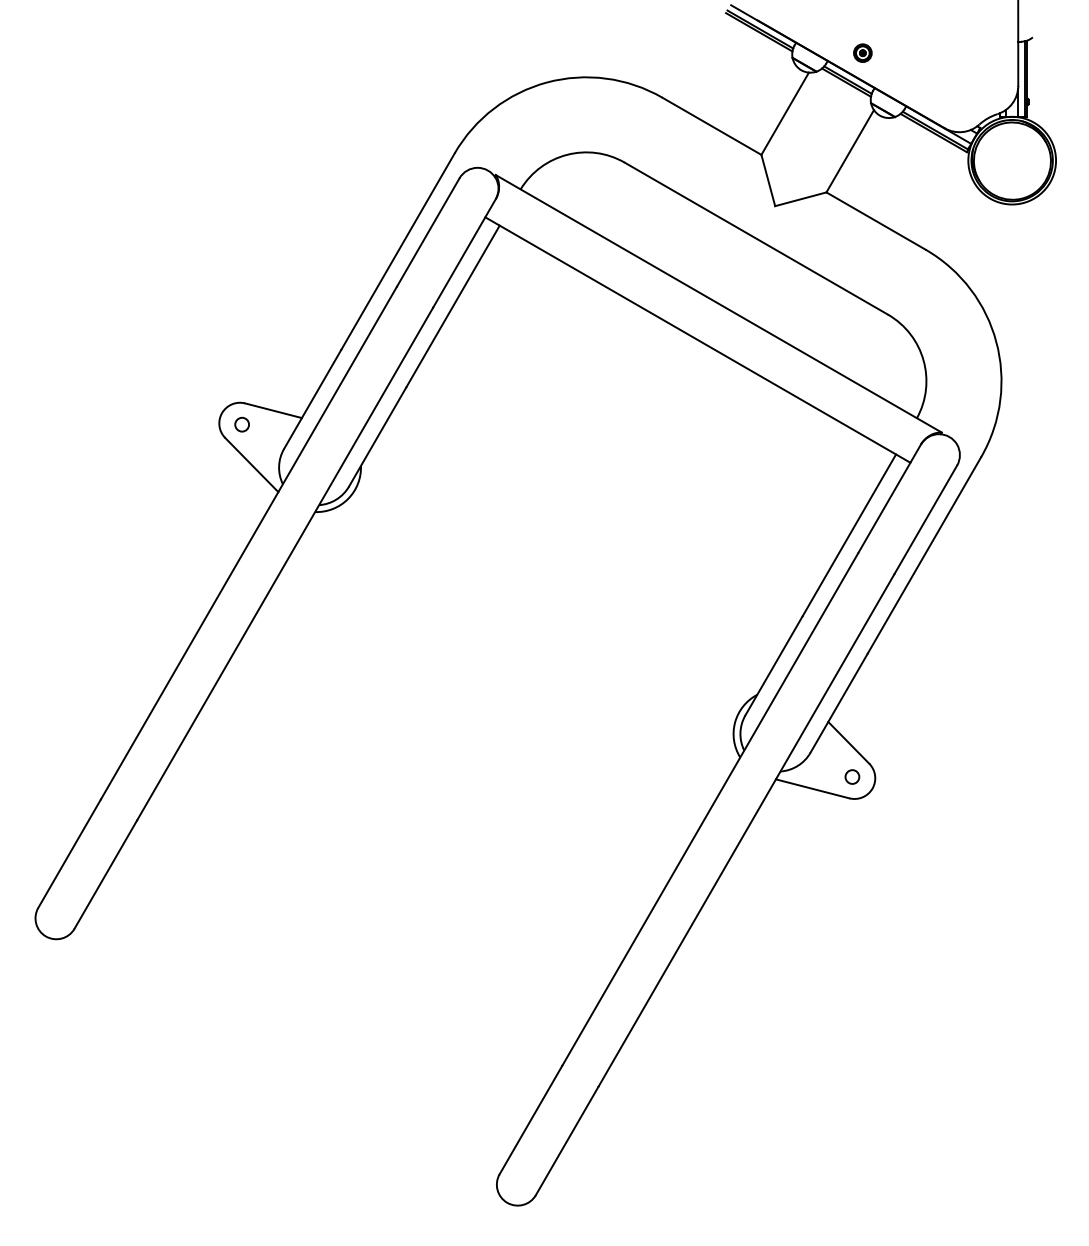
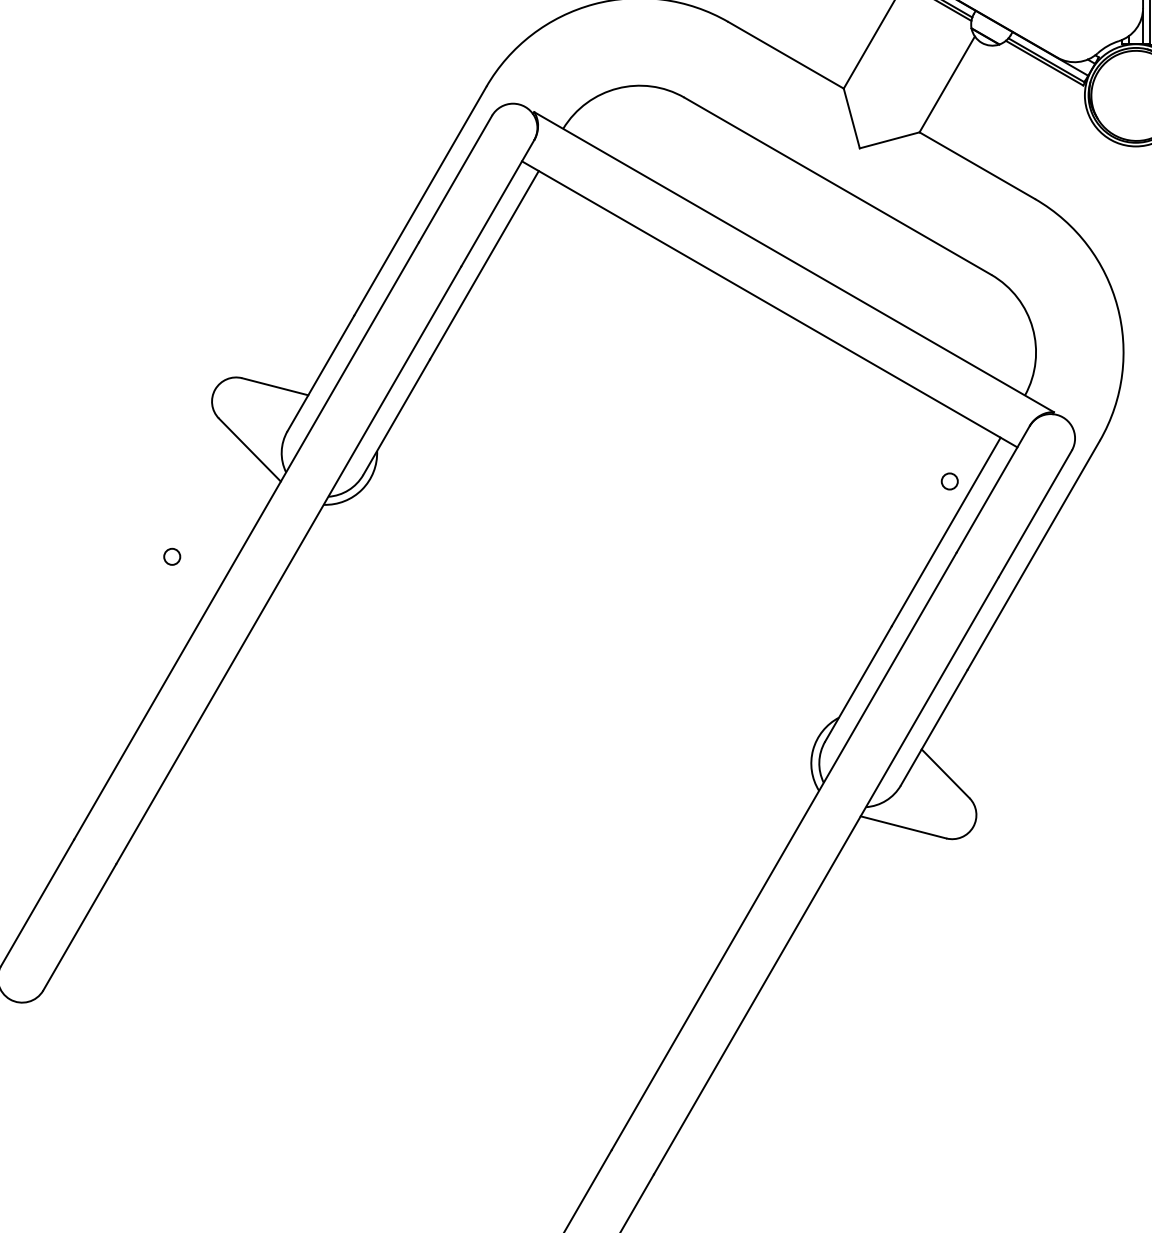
circle: (241, 424) -> (171, 556), moved
circle: (852, 776) -> (949, 480), moved

